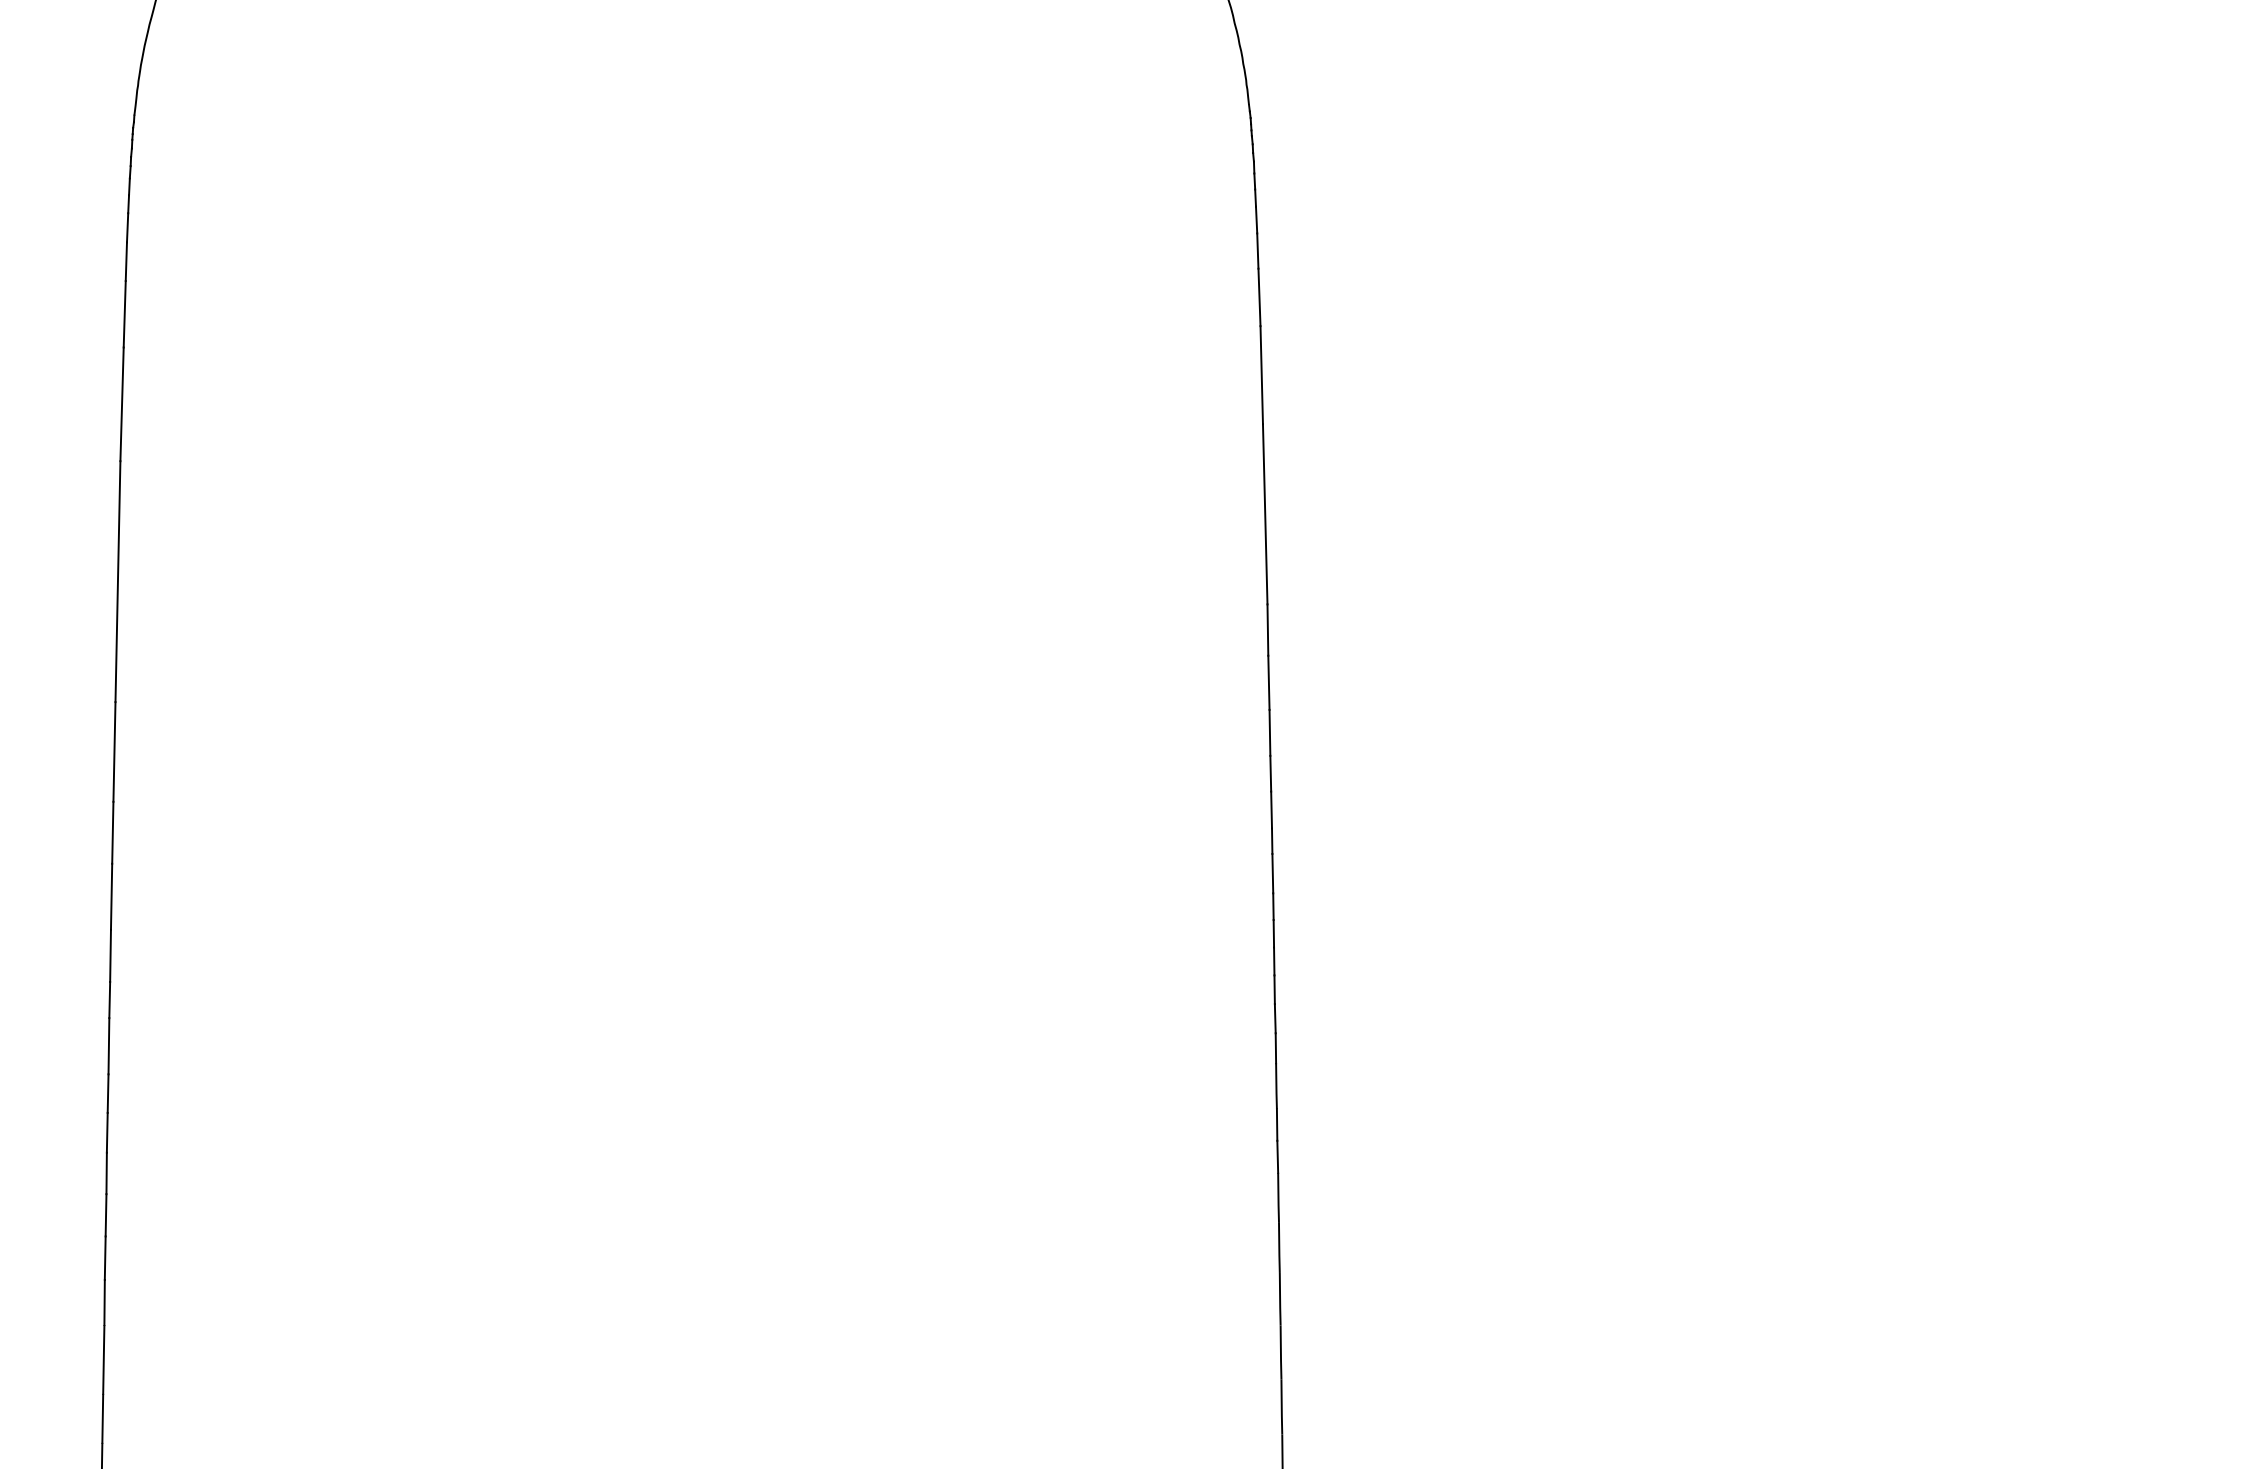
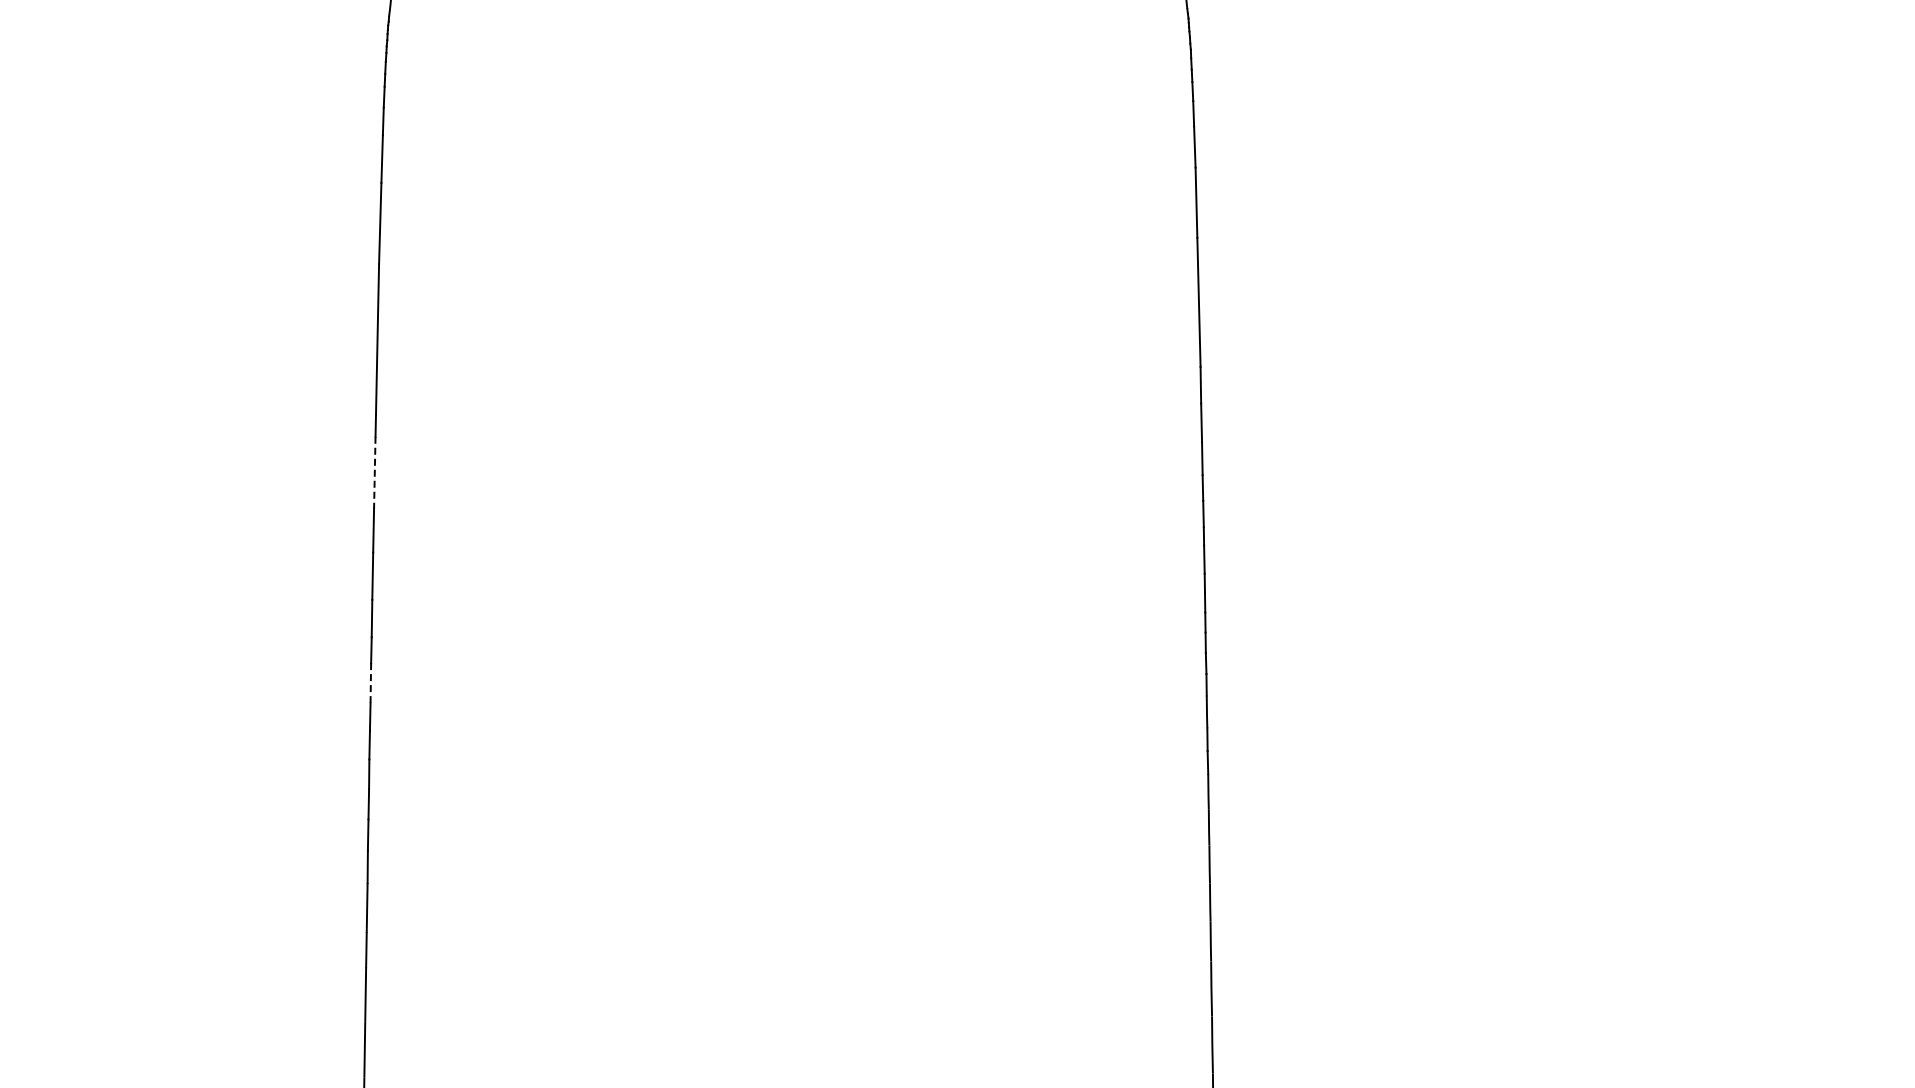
line: (114, 751) -> (374, 472), solid -> dashed
line: (108, 1046) -> (370, 683), solid -> dashed

